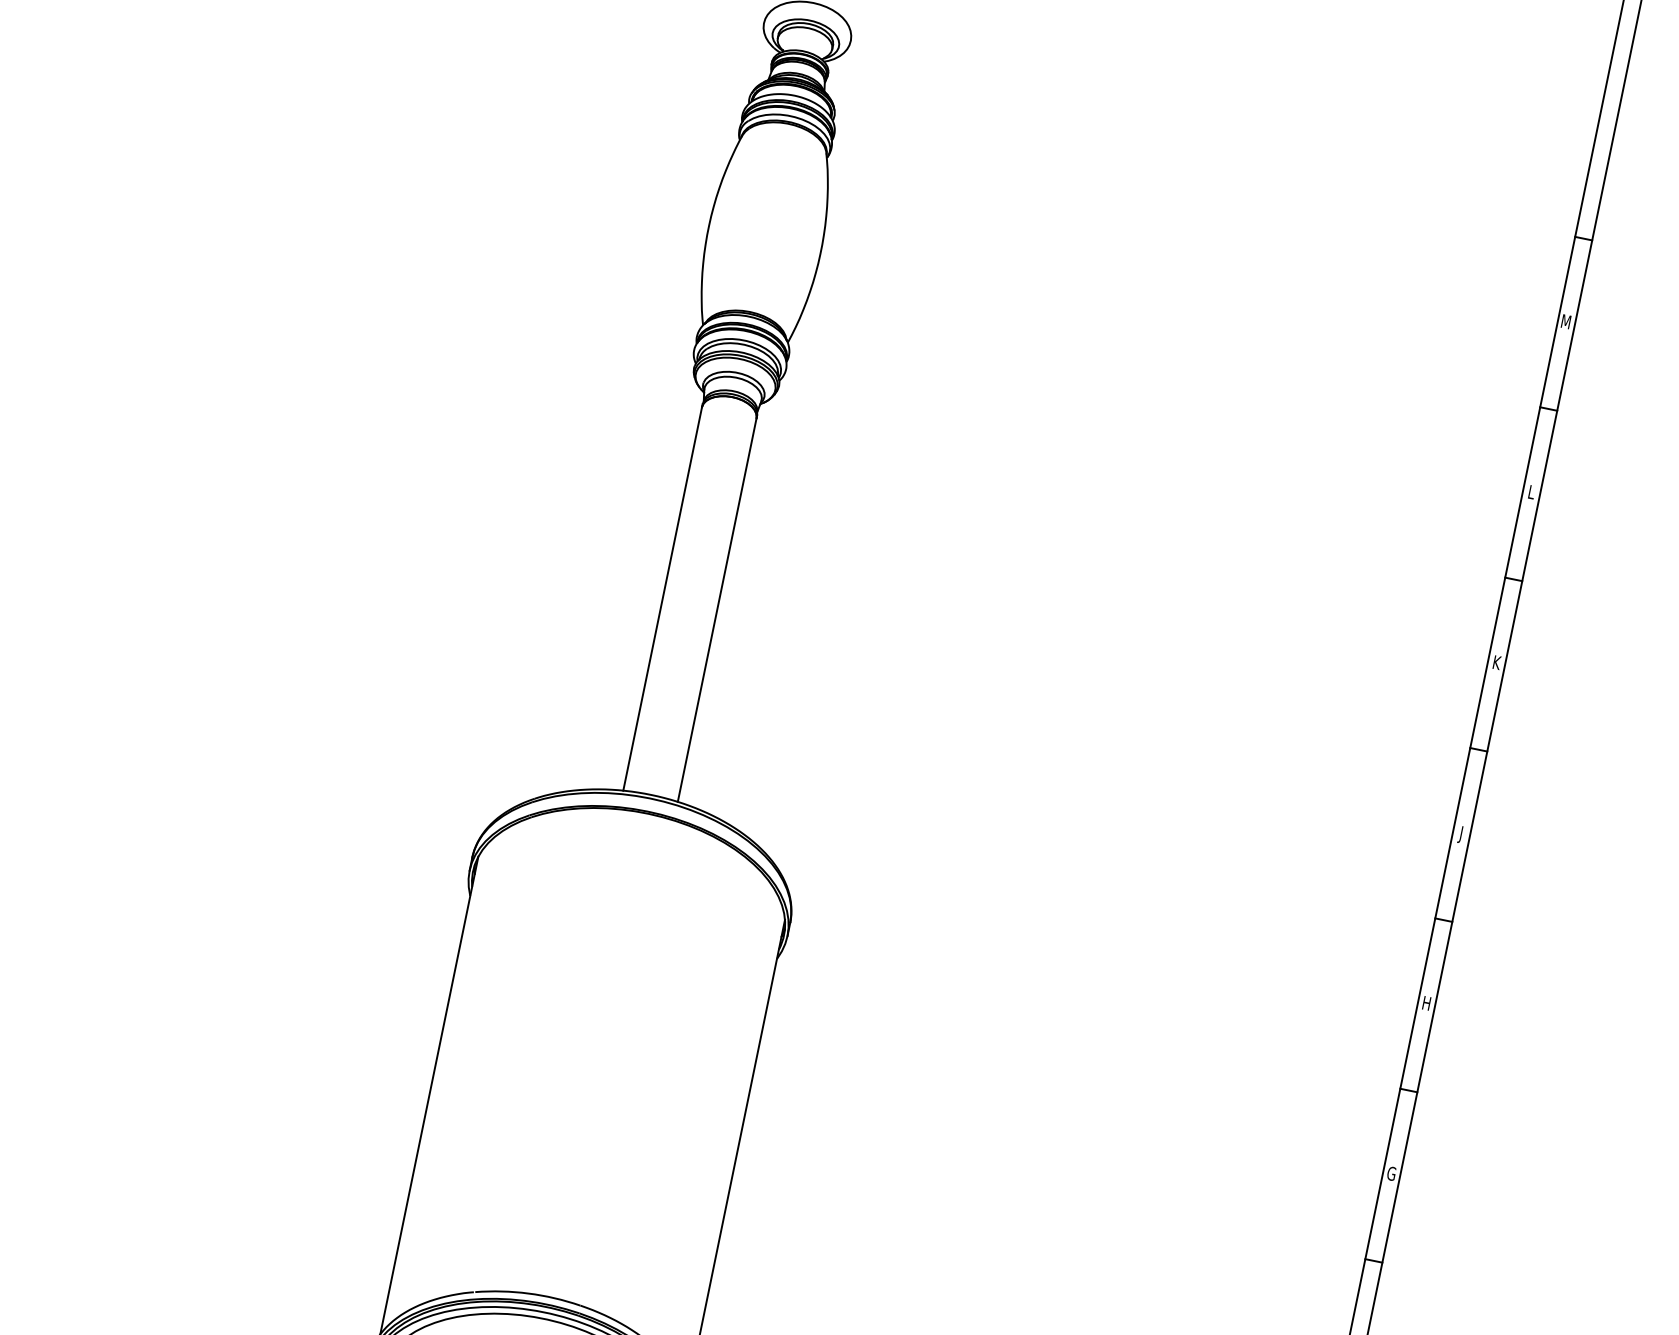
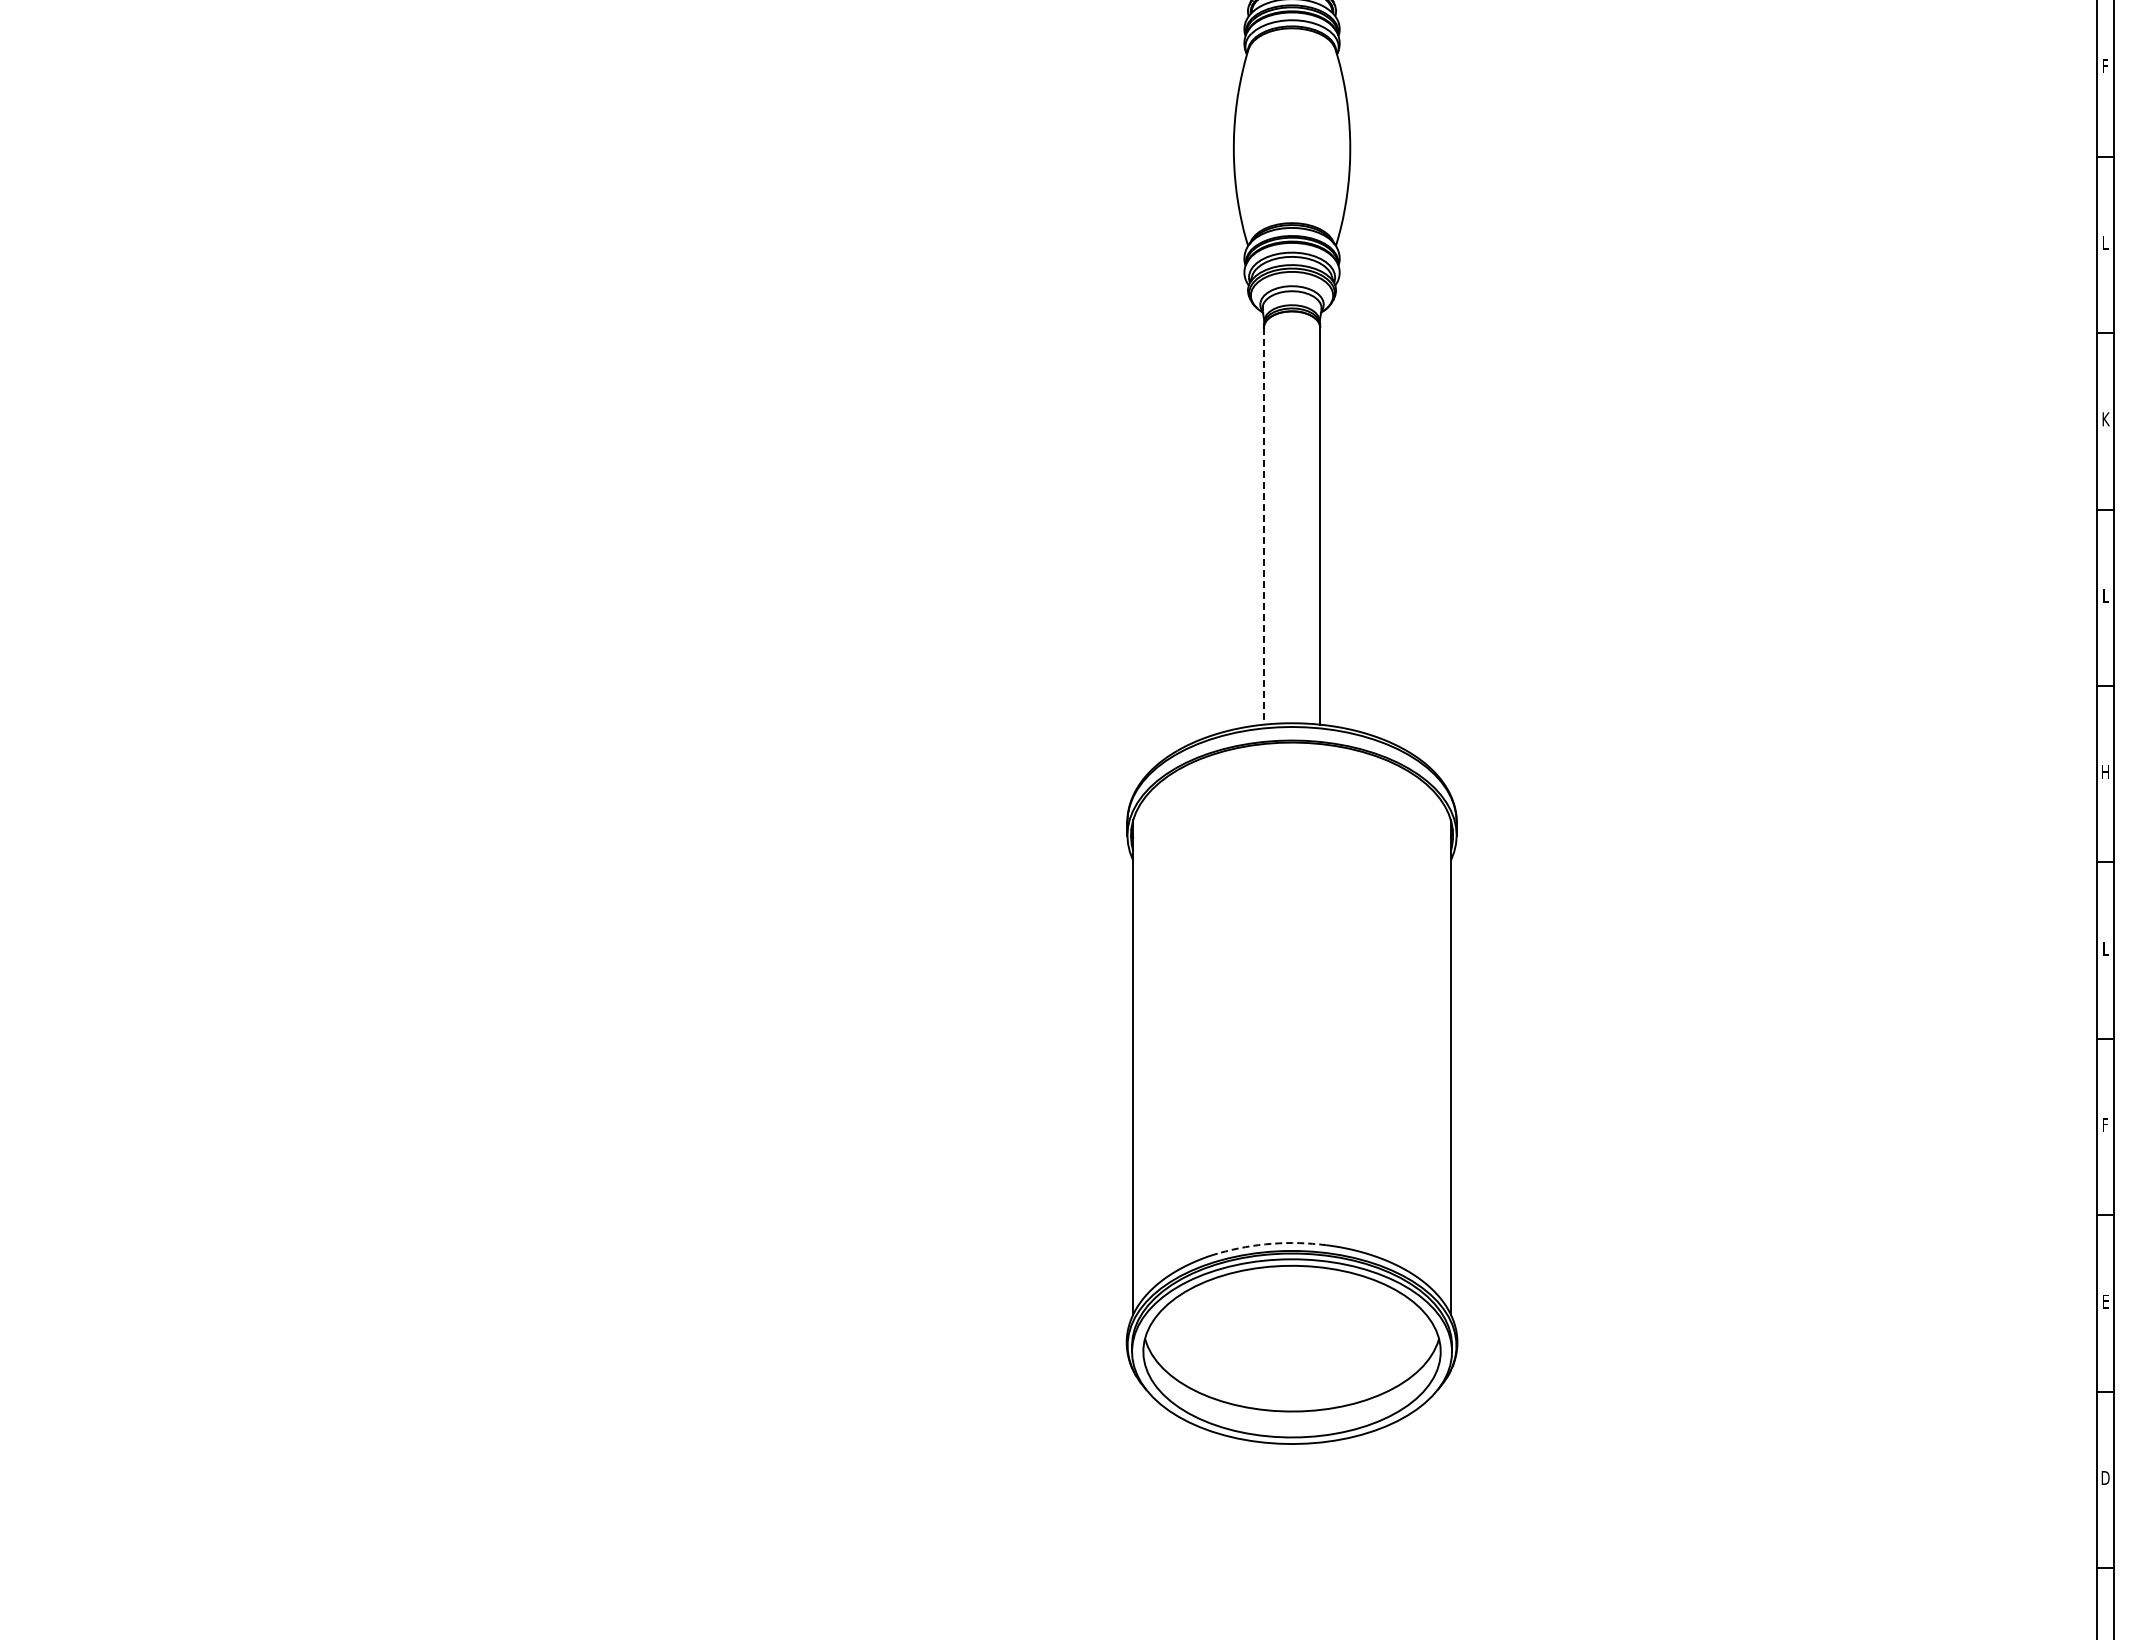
text: (1565, 321) -> (2104, 66), M -> F
line: (662, 599) -> (1263, 526), solid -> dashed
text: (1461, 834) -> (2105, 597), J -> L
text: (1391, 1173) -> (2105, 948), G -> L
arc: (528, 1293) -> (1272, 1243), solid -> dashed

